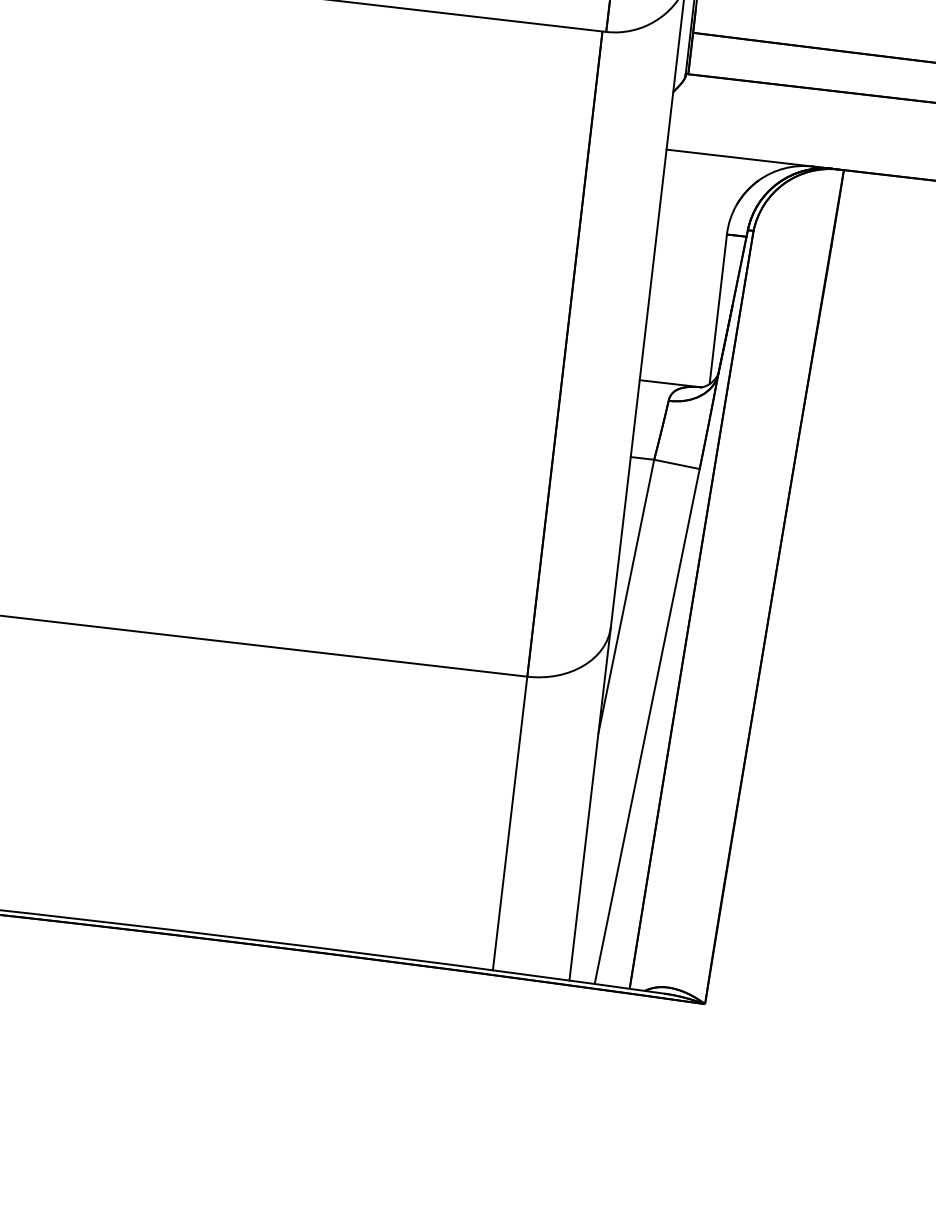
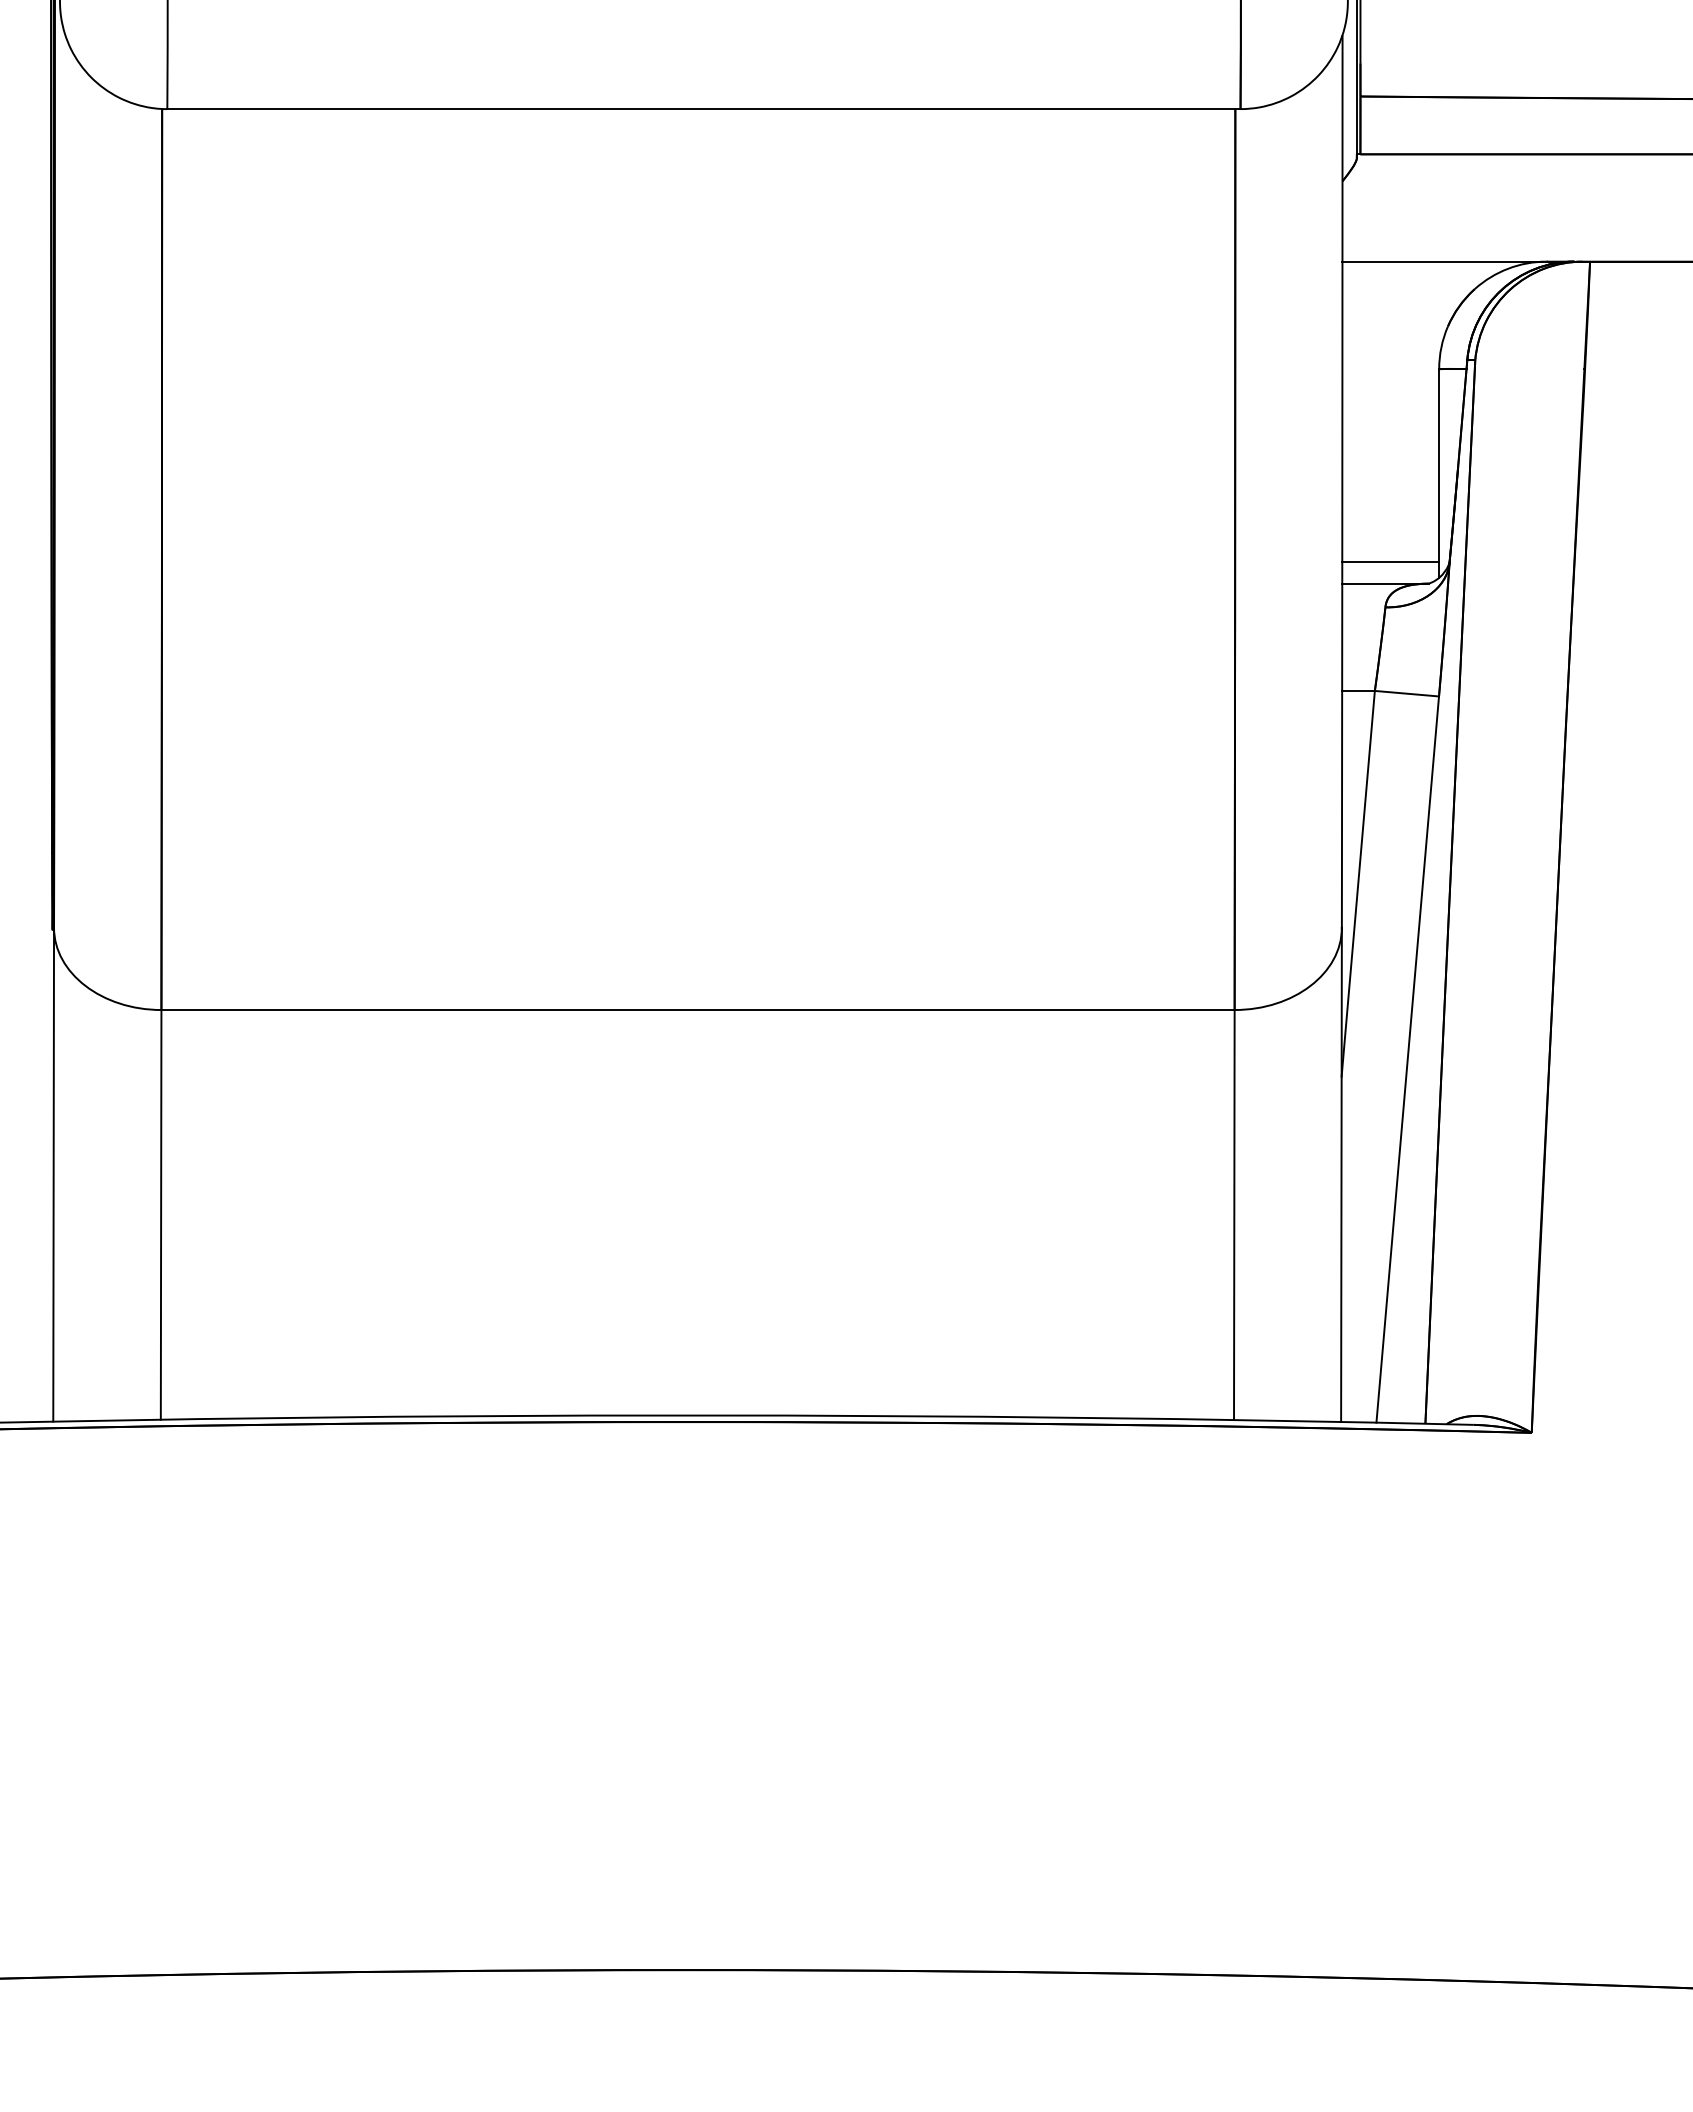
line: (676, 369) -> (1390, 562), added

